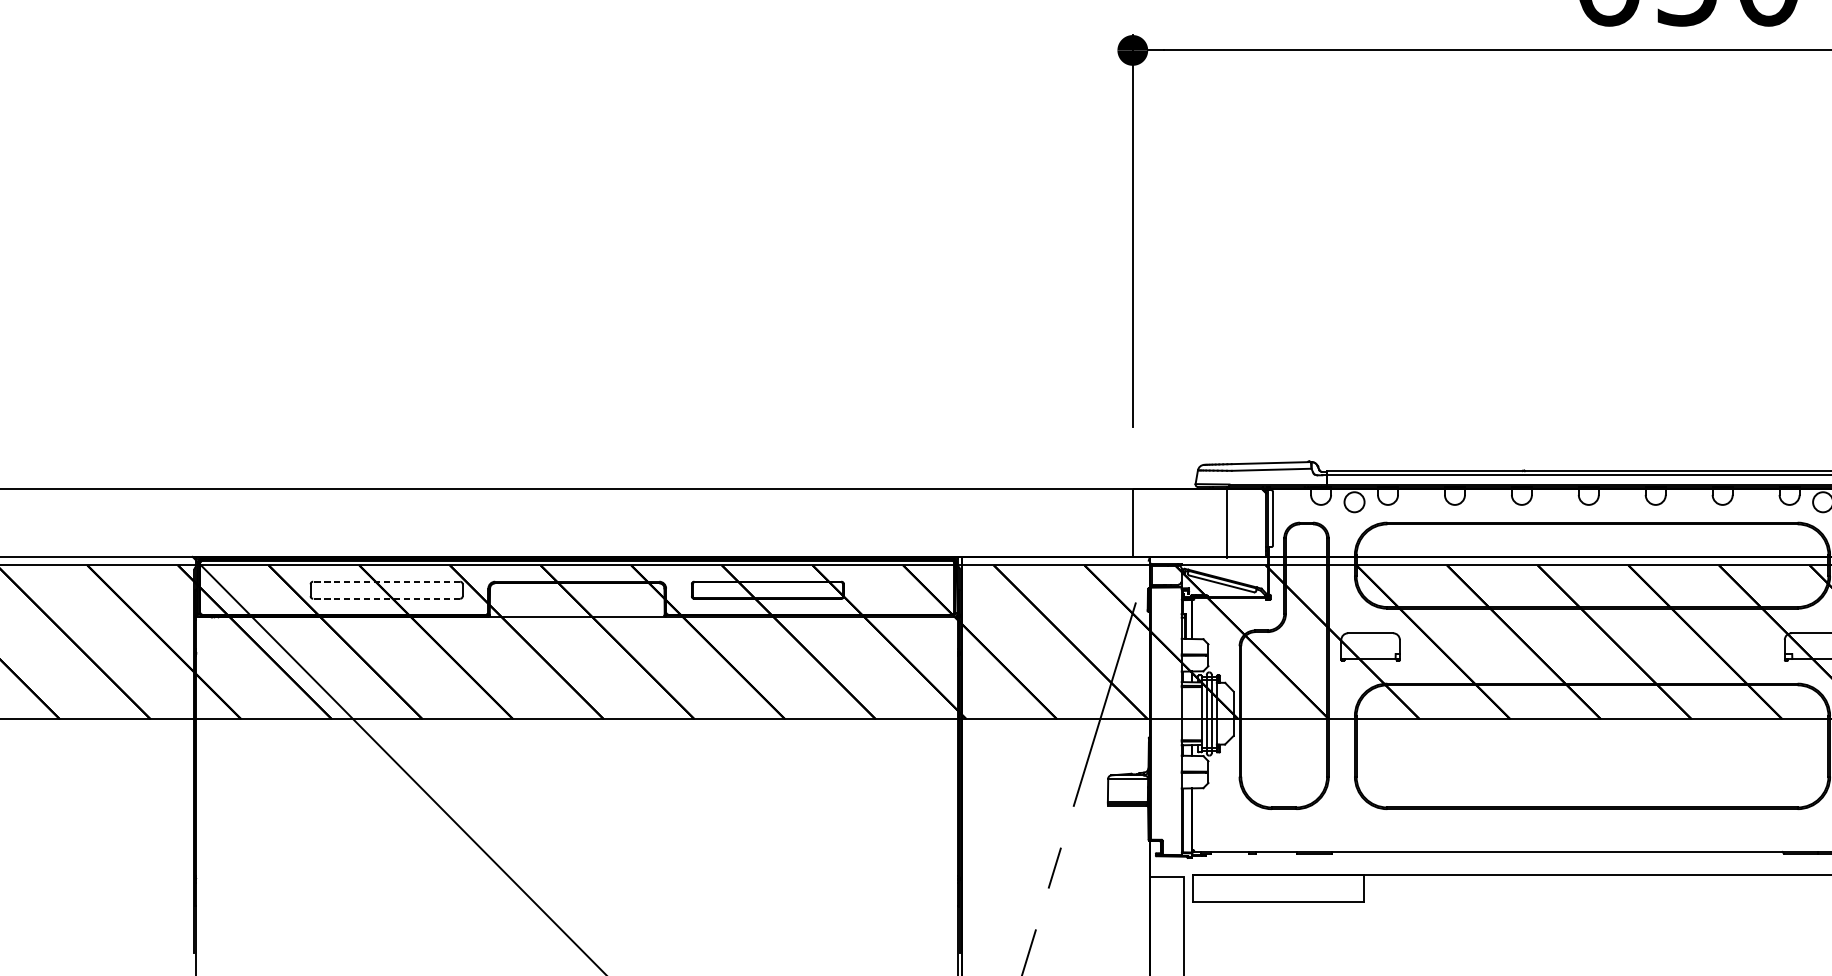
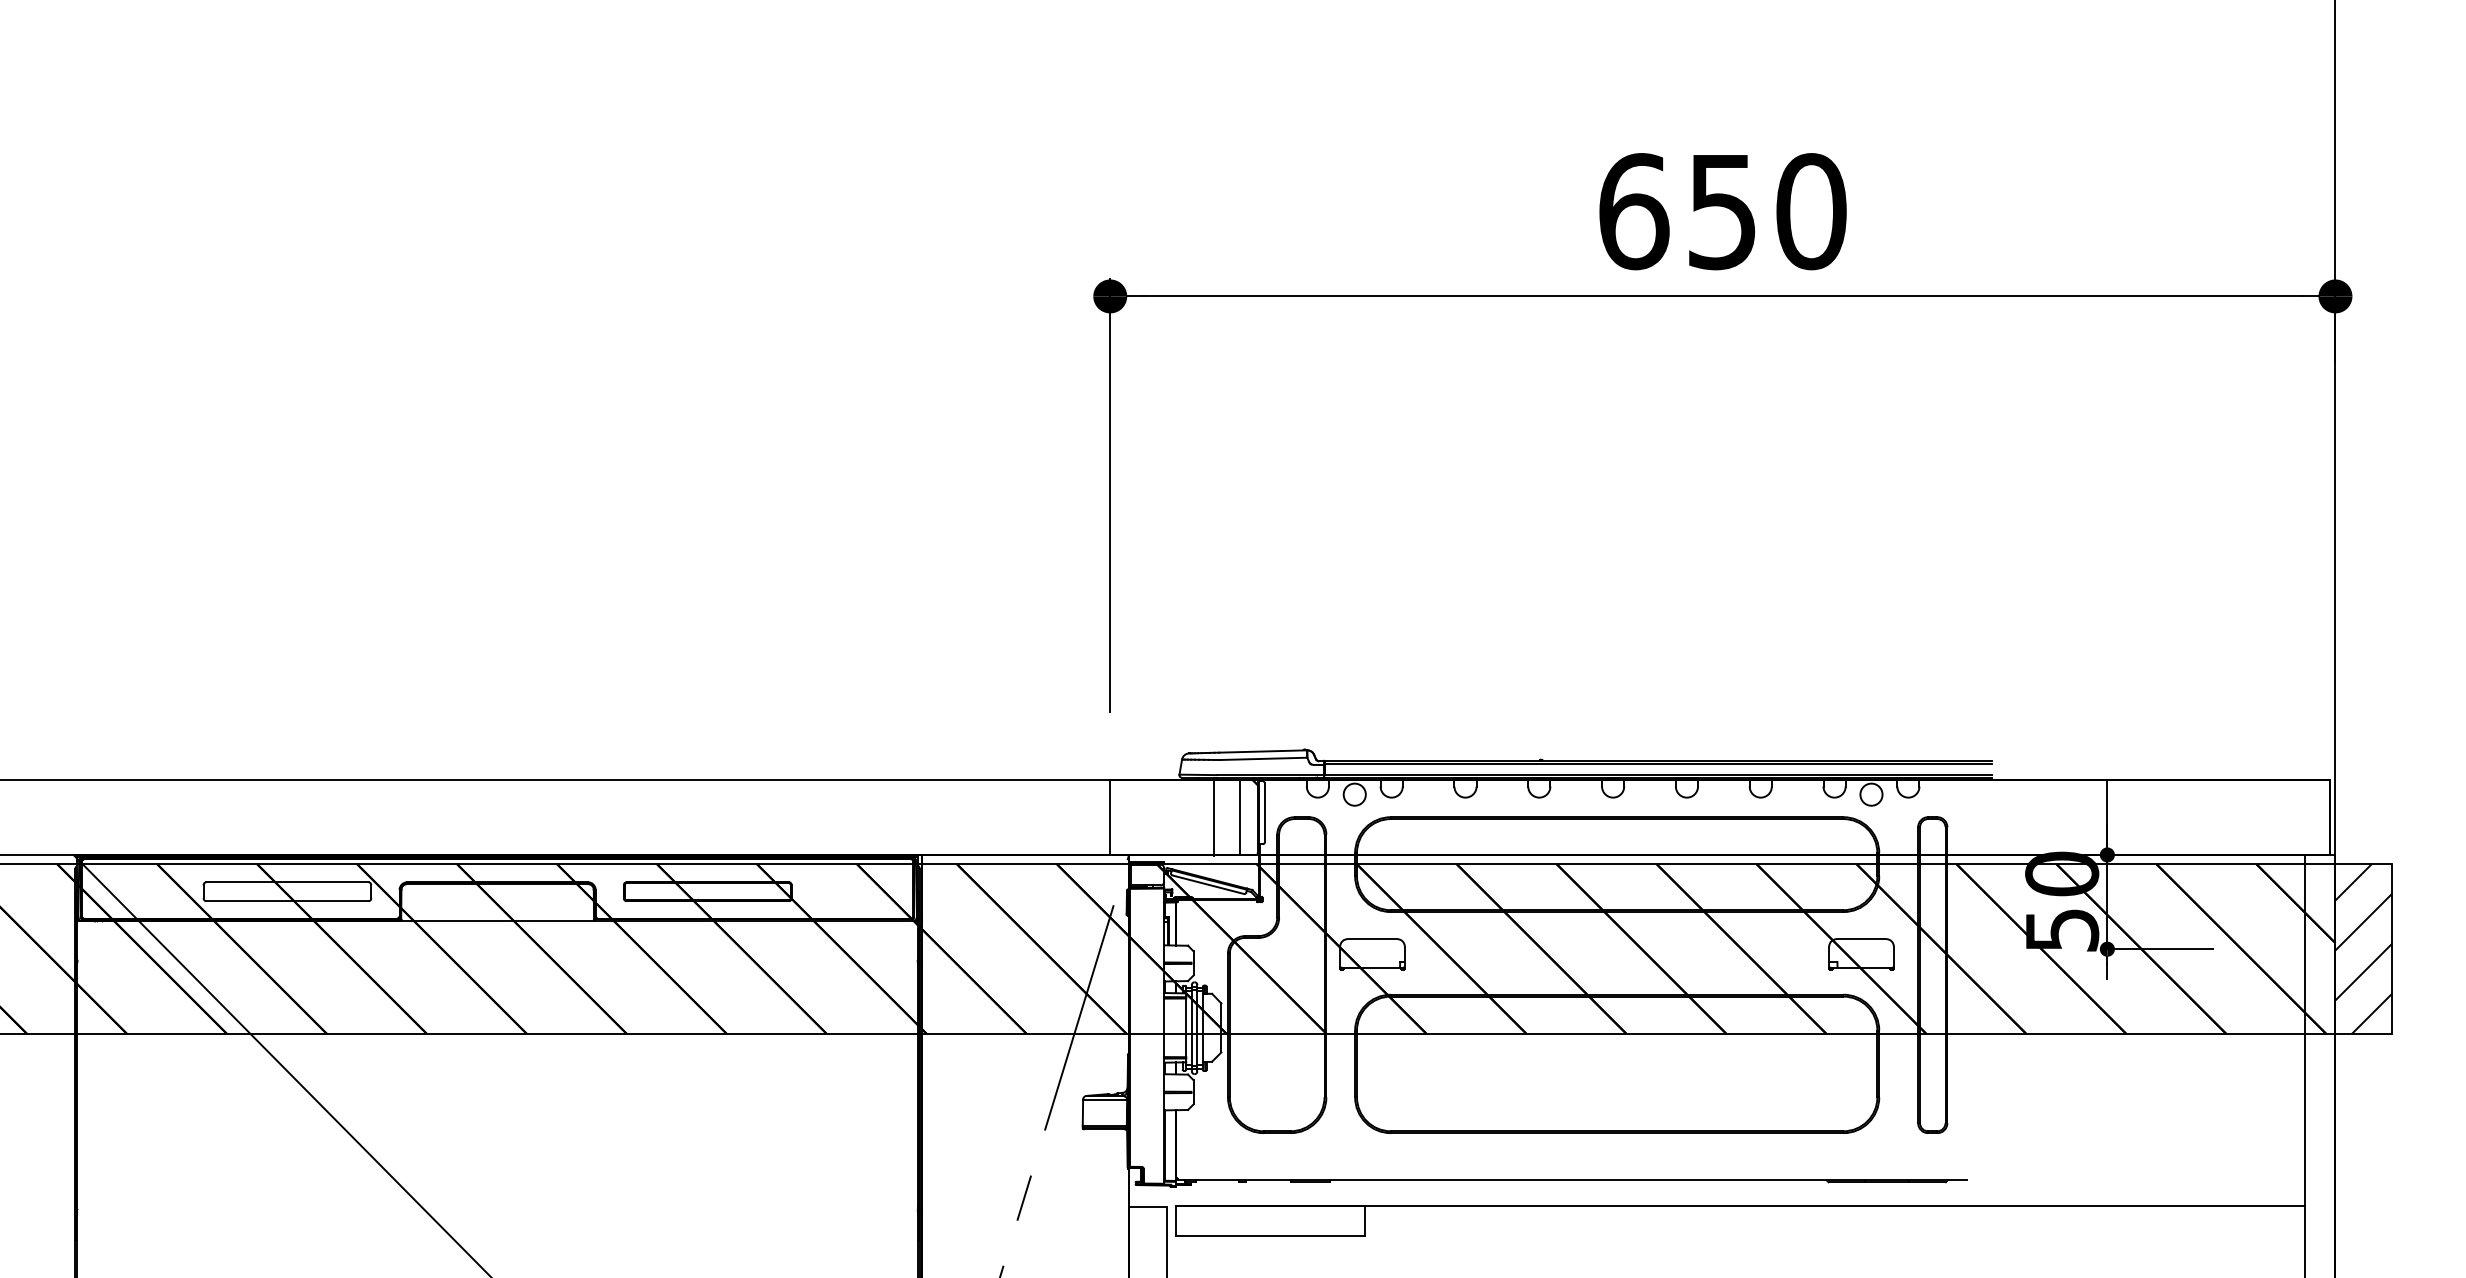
line: (1250, 522) -> (1240, 816), added
line: (385, 581) -> (286, 882), dashed -> solid
line: (385, 599) -> (286, 901), dashed -> solid

